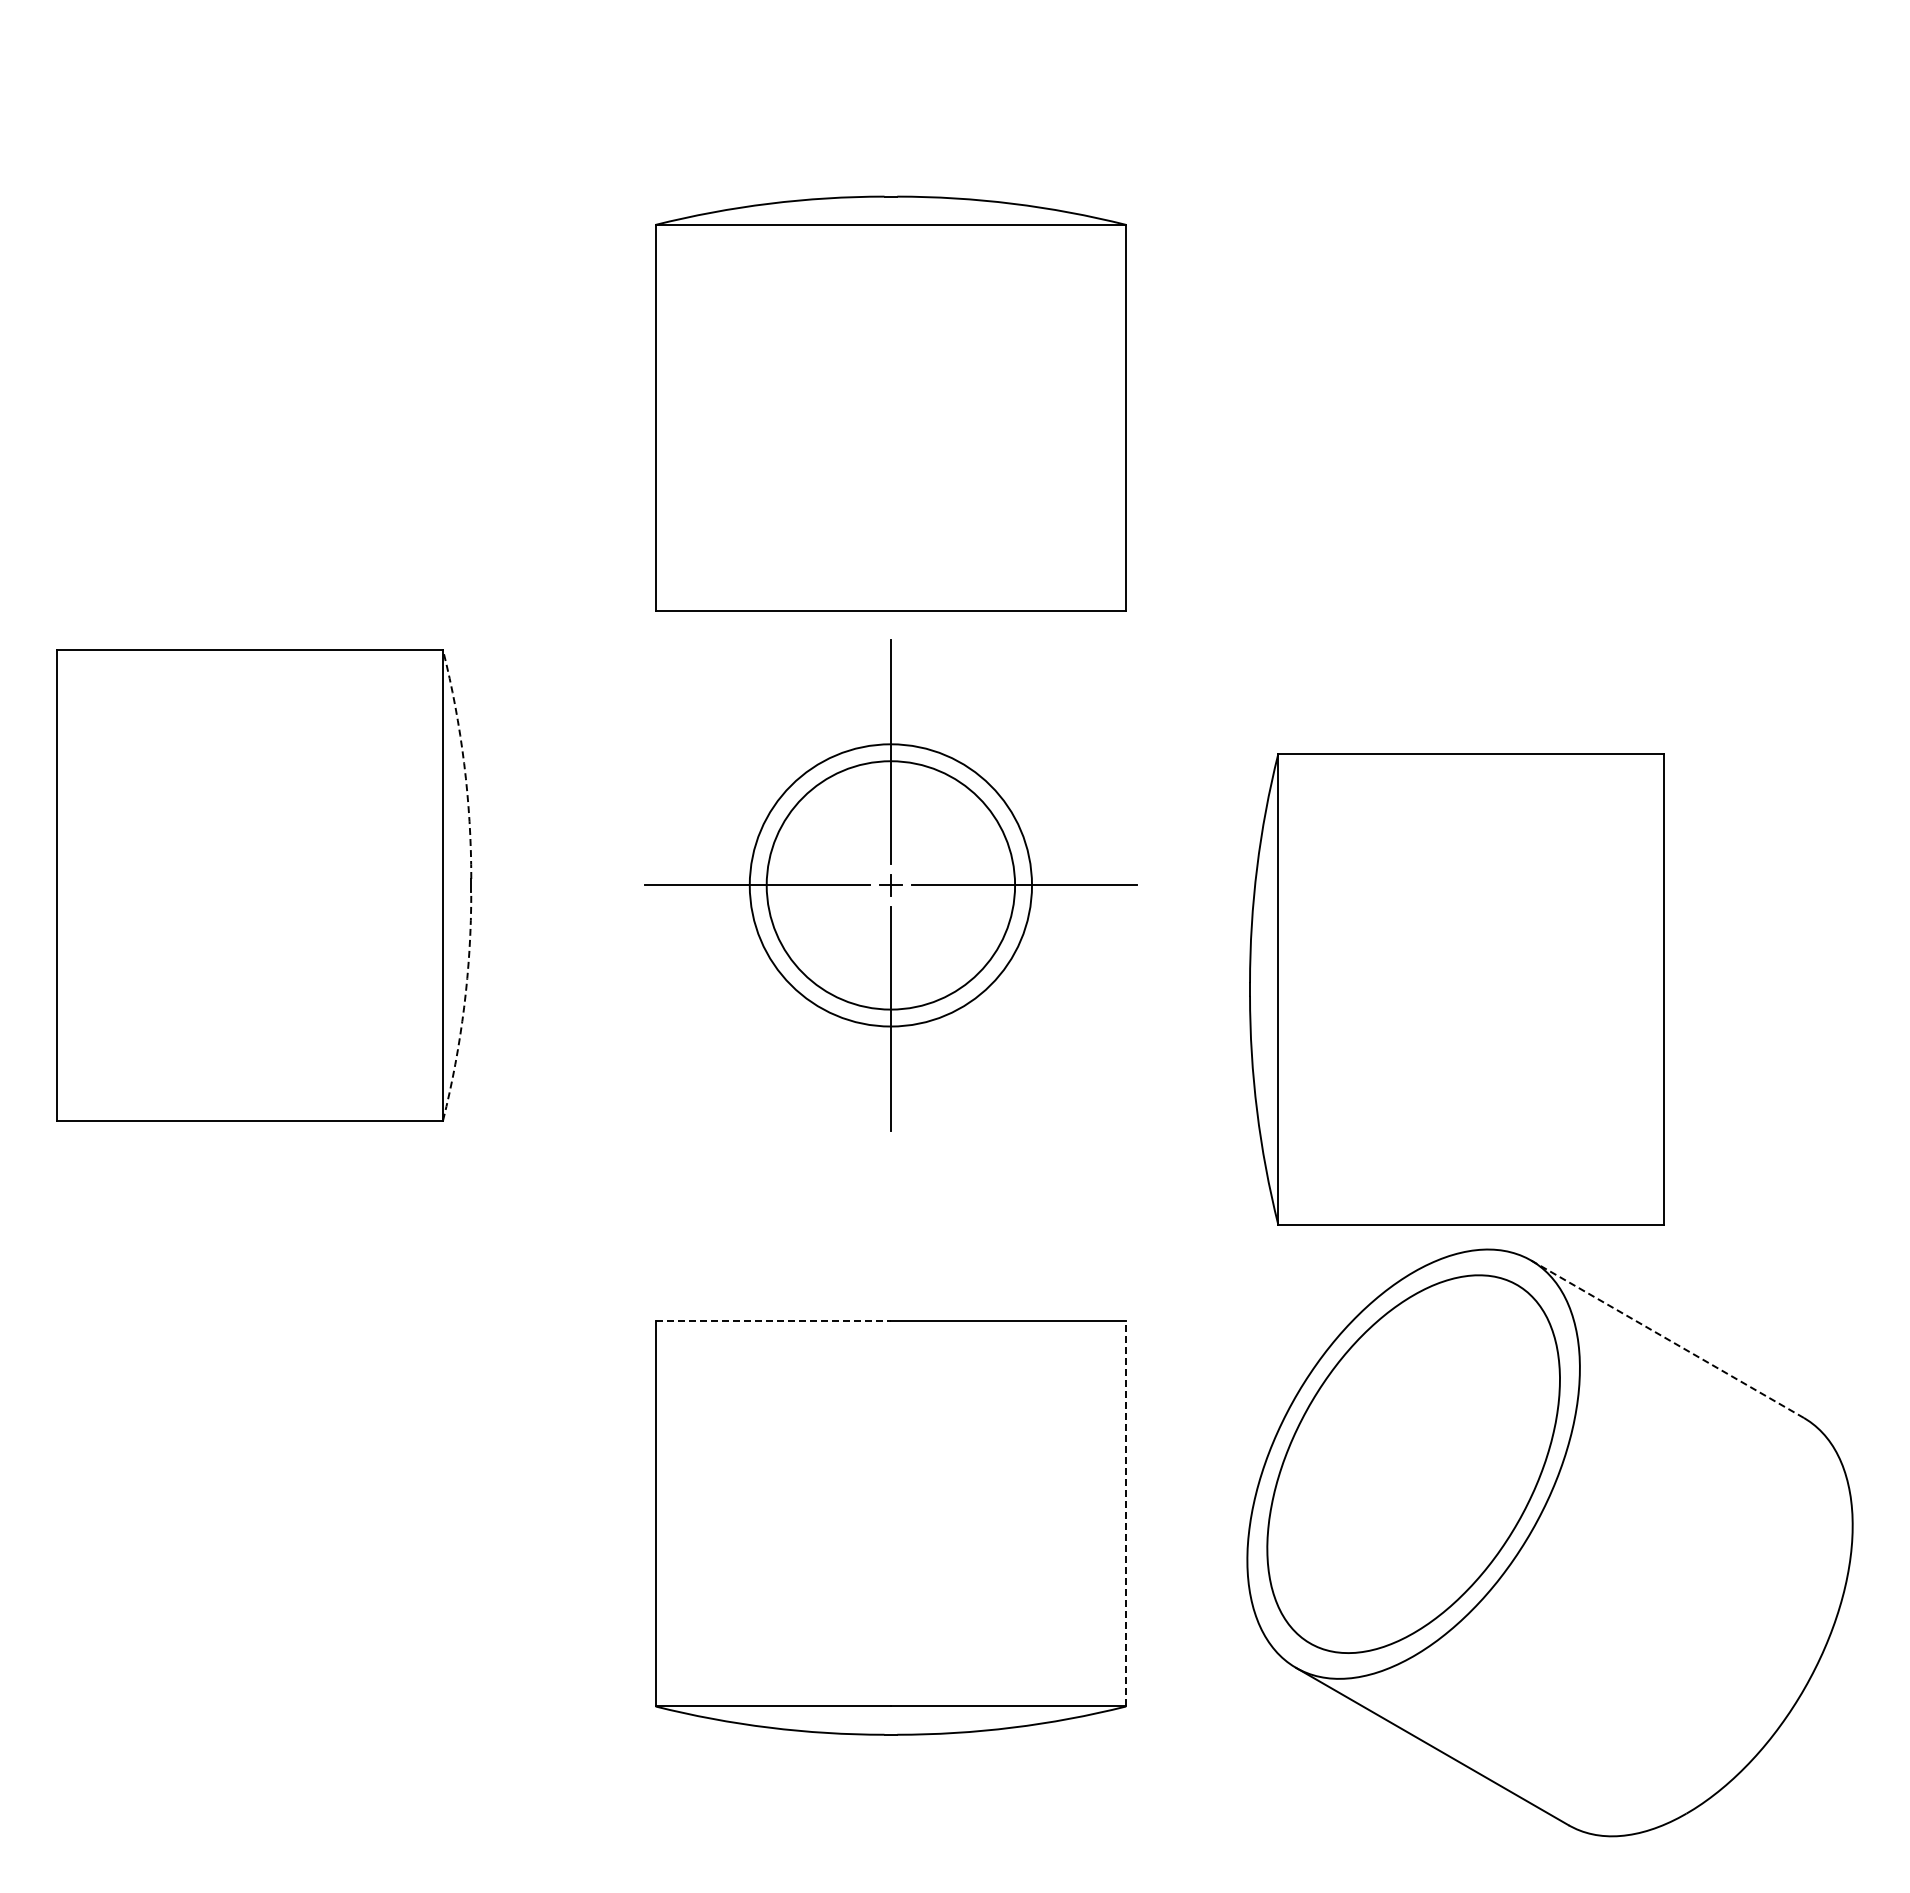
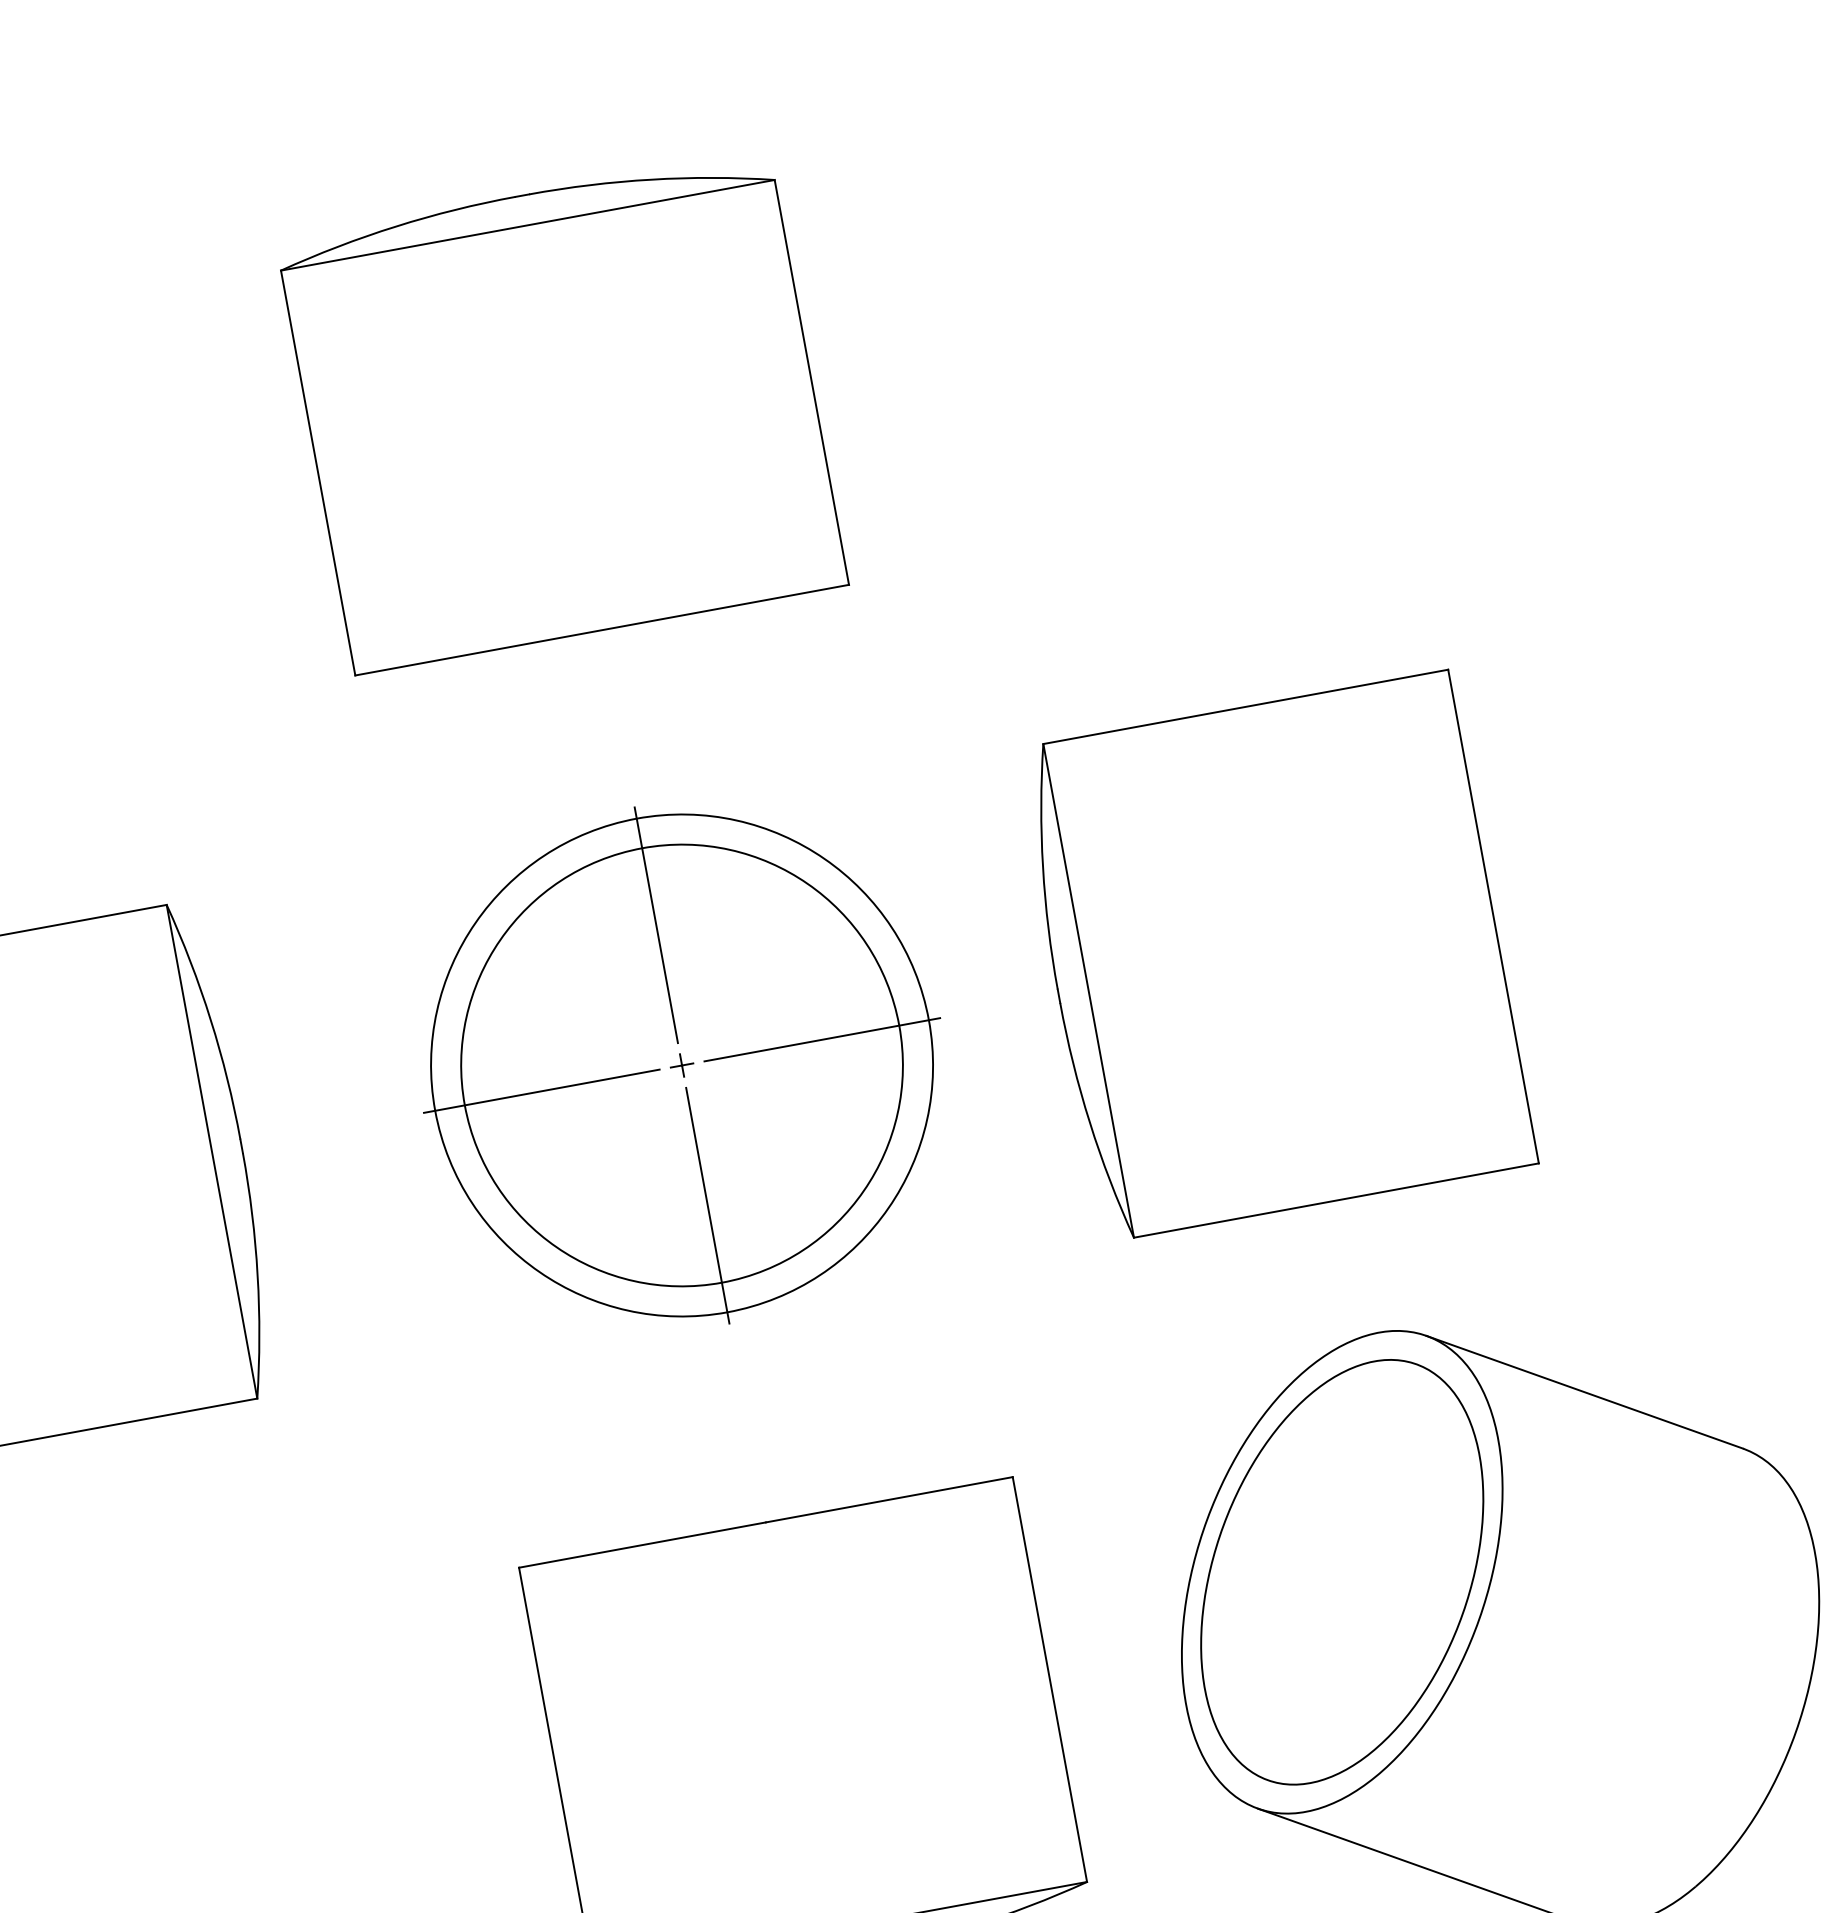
part: (890, 403) -> (561, 412), moved
arc: (464, 763) -> (211, 1019), dashed -> solid
circle: (890, 885) -> (681, 1065), size x1.67
circle: (890, 885) -> (681, 1065), size x1.67
part: (1456, 989) -> (1275, 956), moved
arc: (464, 1007) -> (258, 1275), dashed -> solid
line: (773, 1320) -> (642, 1544), dashed -> solid
line: (1667, 1339) -> (1584, 1392), dashed -> solid
line: (1126, 1513) -> (1050, 1679), dashed -> solid

